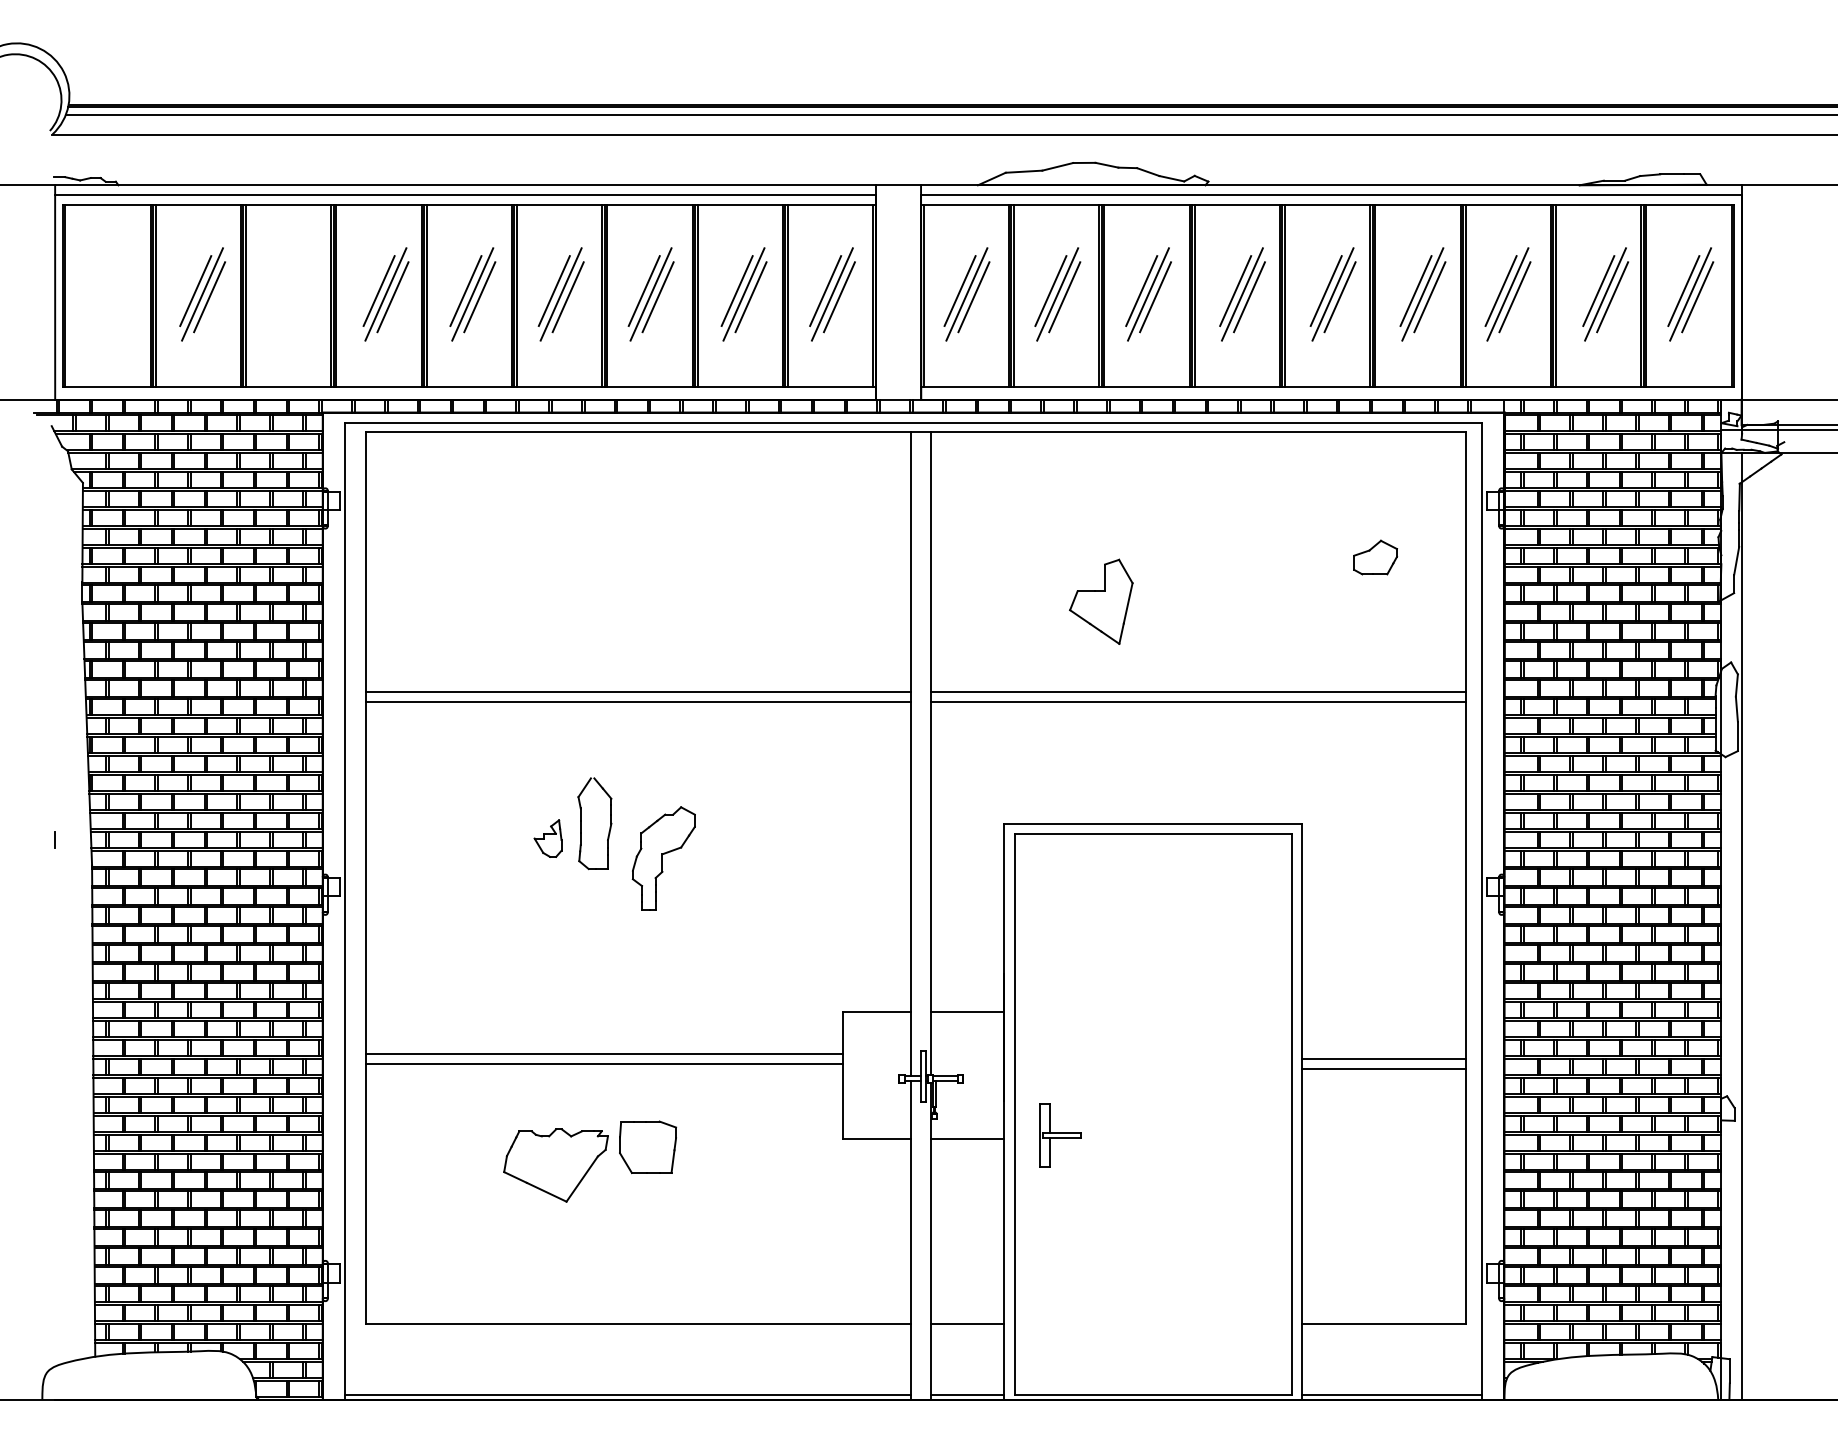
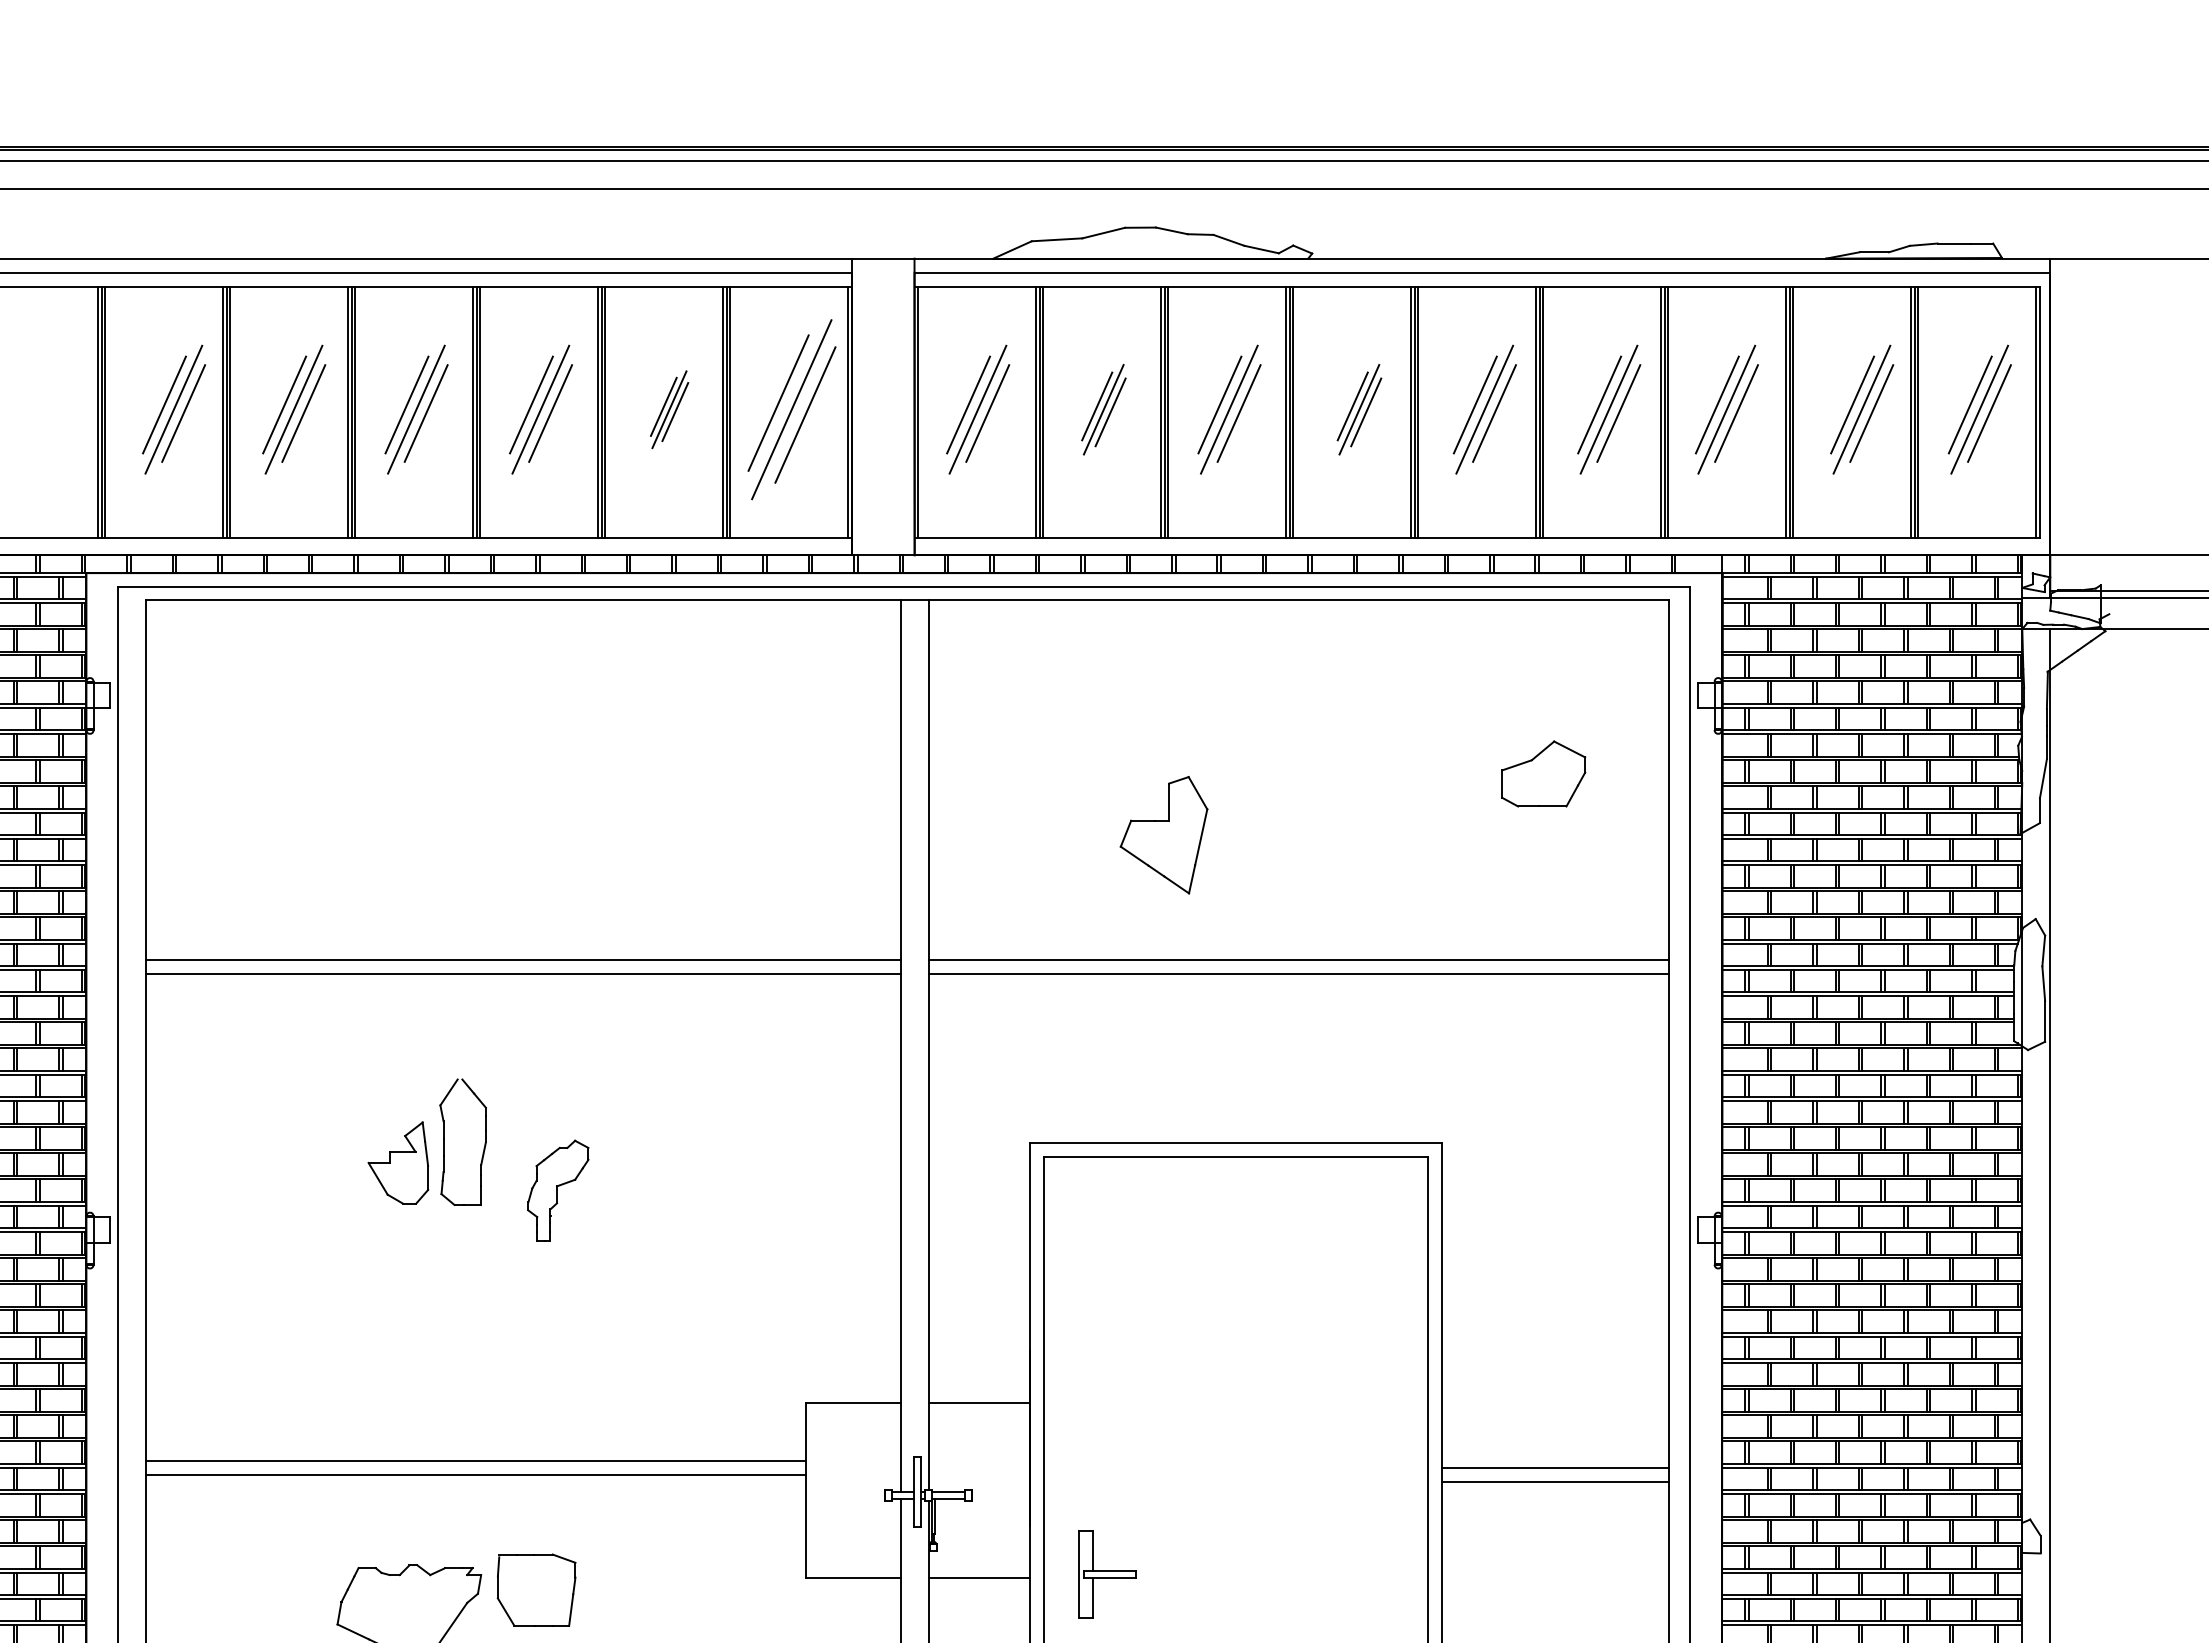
part: (743, 294) -> (668, 409), size x0.6
part: (832, 294) -> (791, 409), size x1.4
part: (1057, 294) -> (1103, 409), size x0.7
part: (1242, 294) -> (1359, 409), size x0.7
part: (1375, 557) -> (1543, 773), size x1.4
part: (547, 838) -> (397, 1162), size x1.6
part: (663, 858) -> (558, 1190), size x0.7

